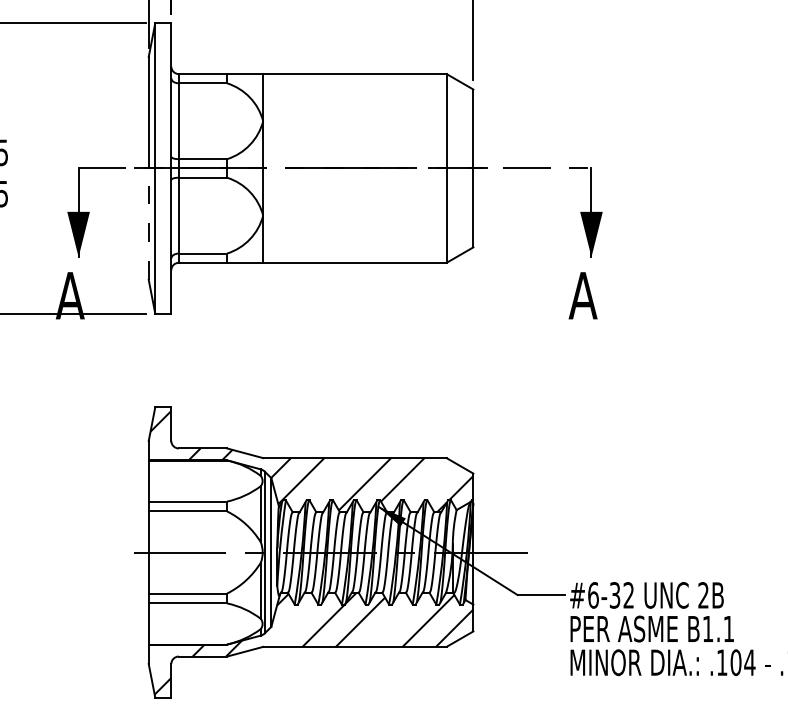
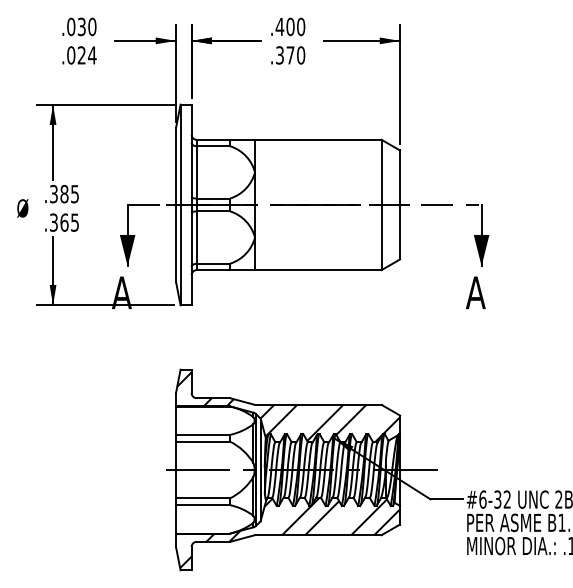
line: (149, 222) -> (176, 242), dashed -> solid

